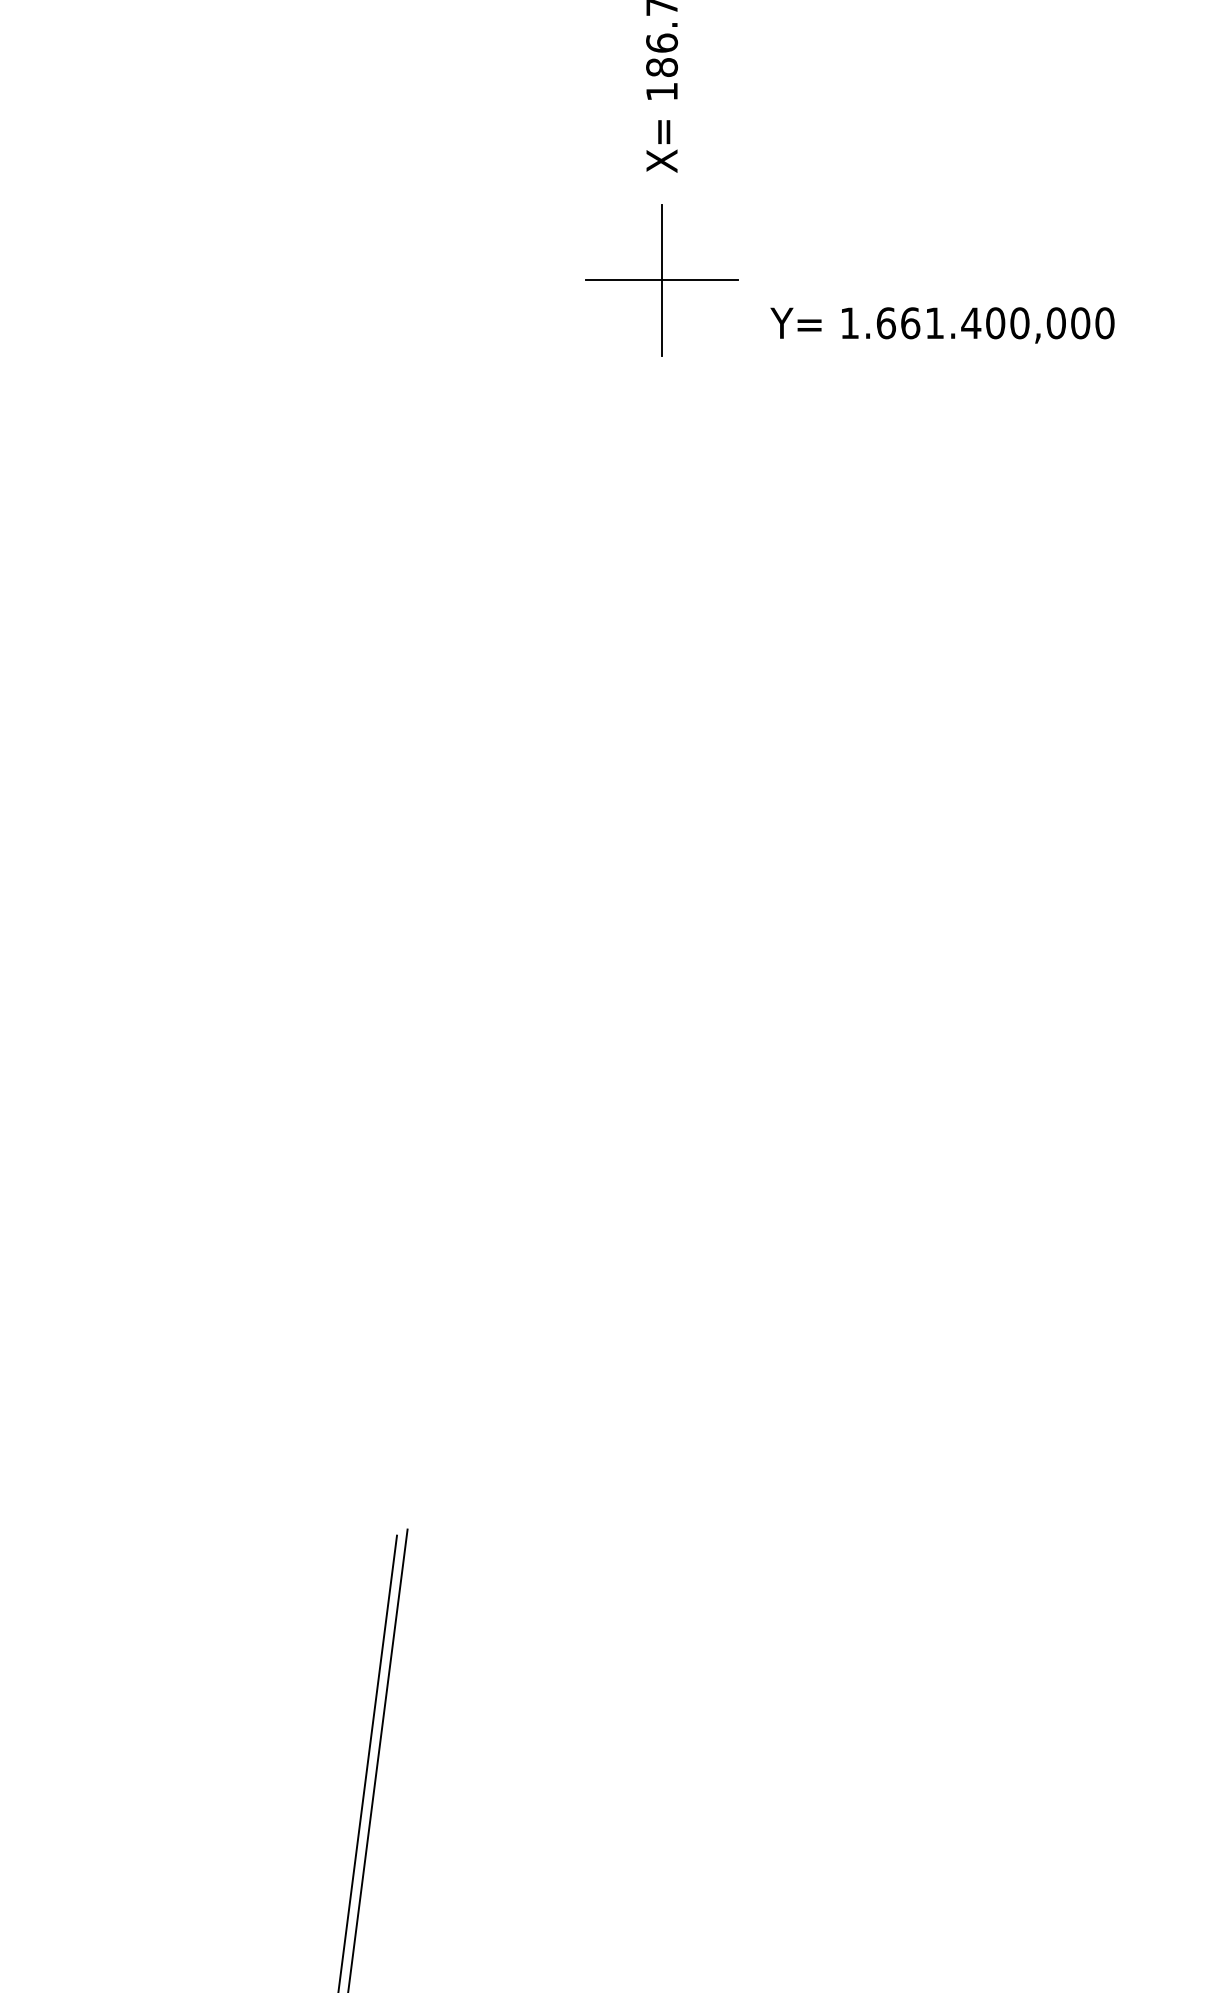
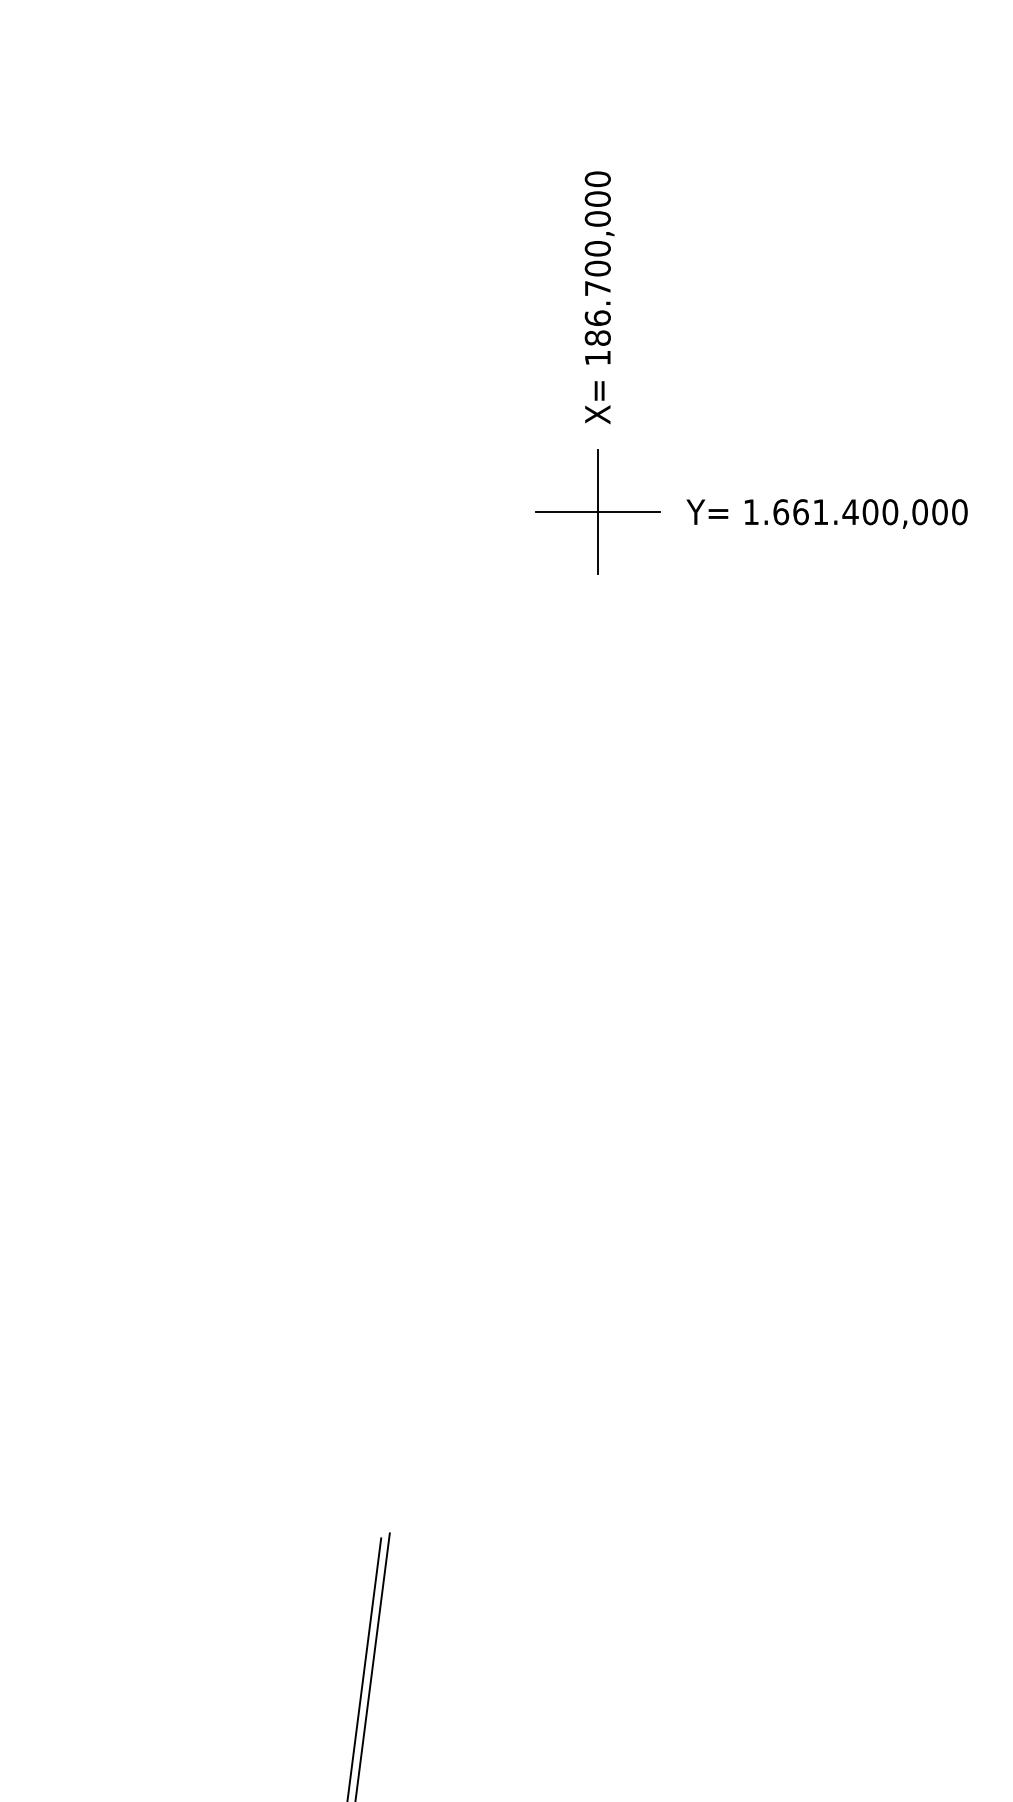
text: (941, 324) -> (826, 513), moved

